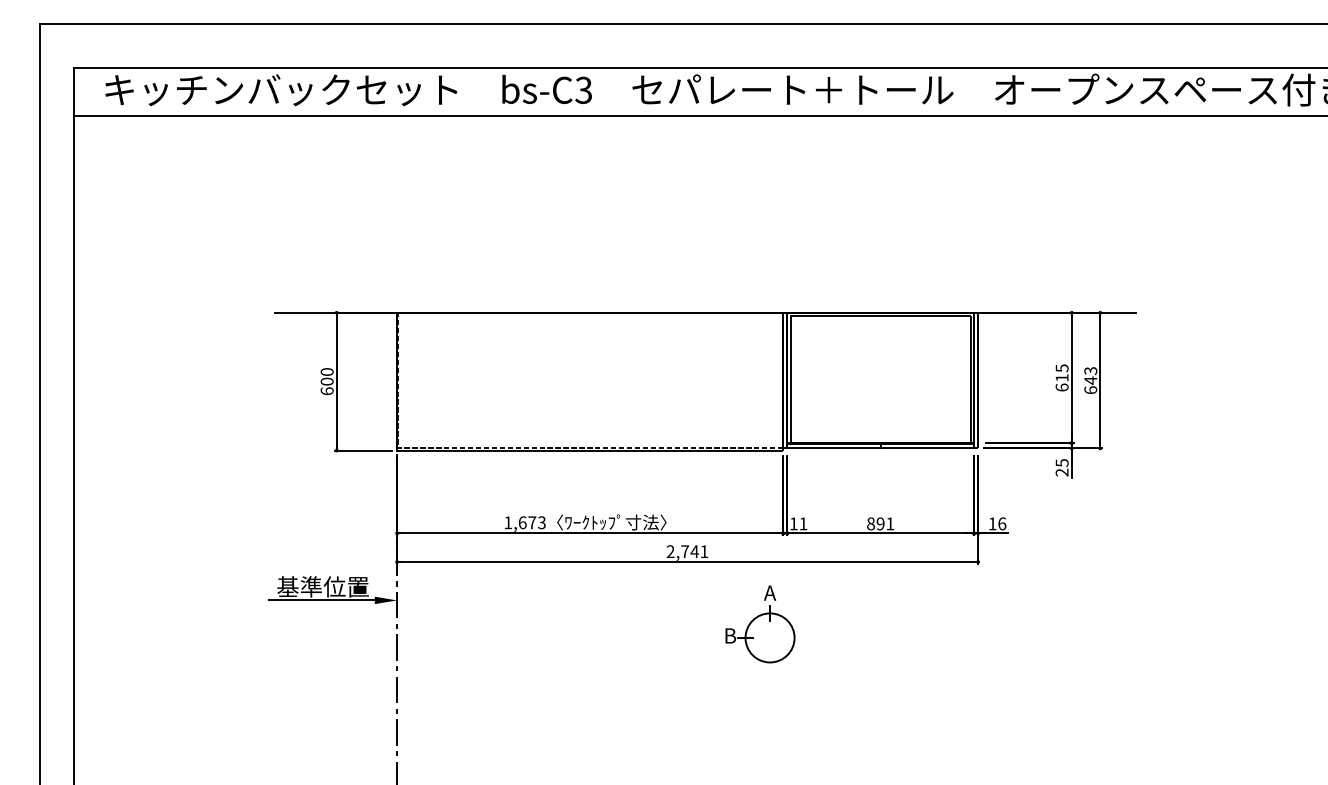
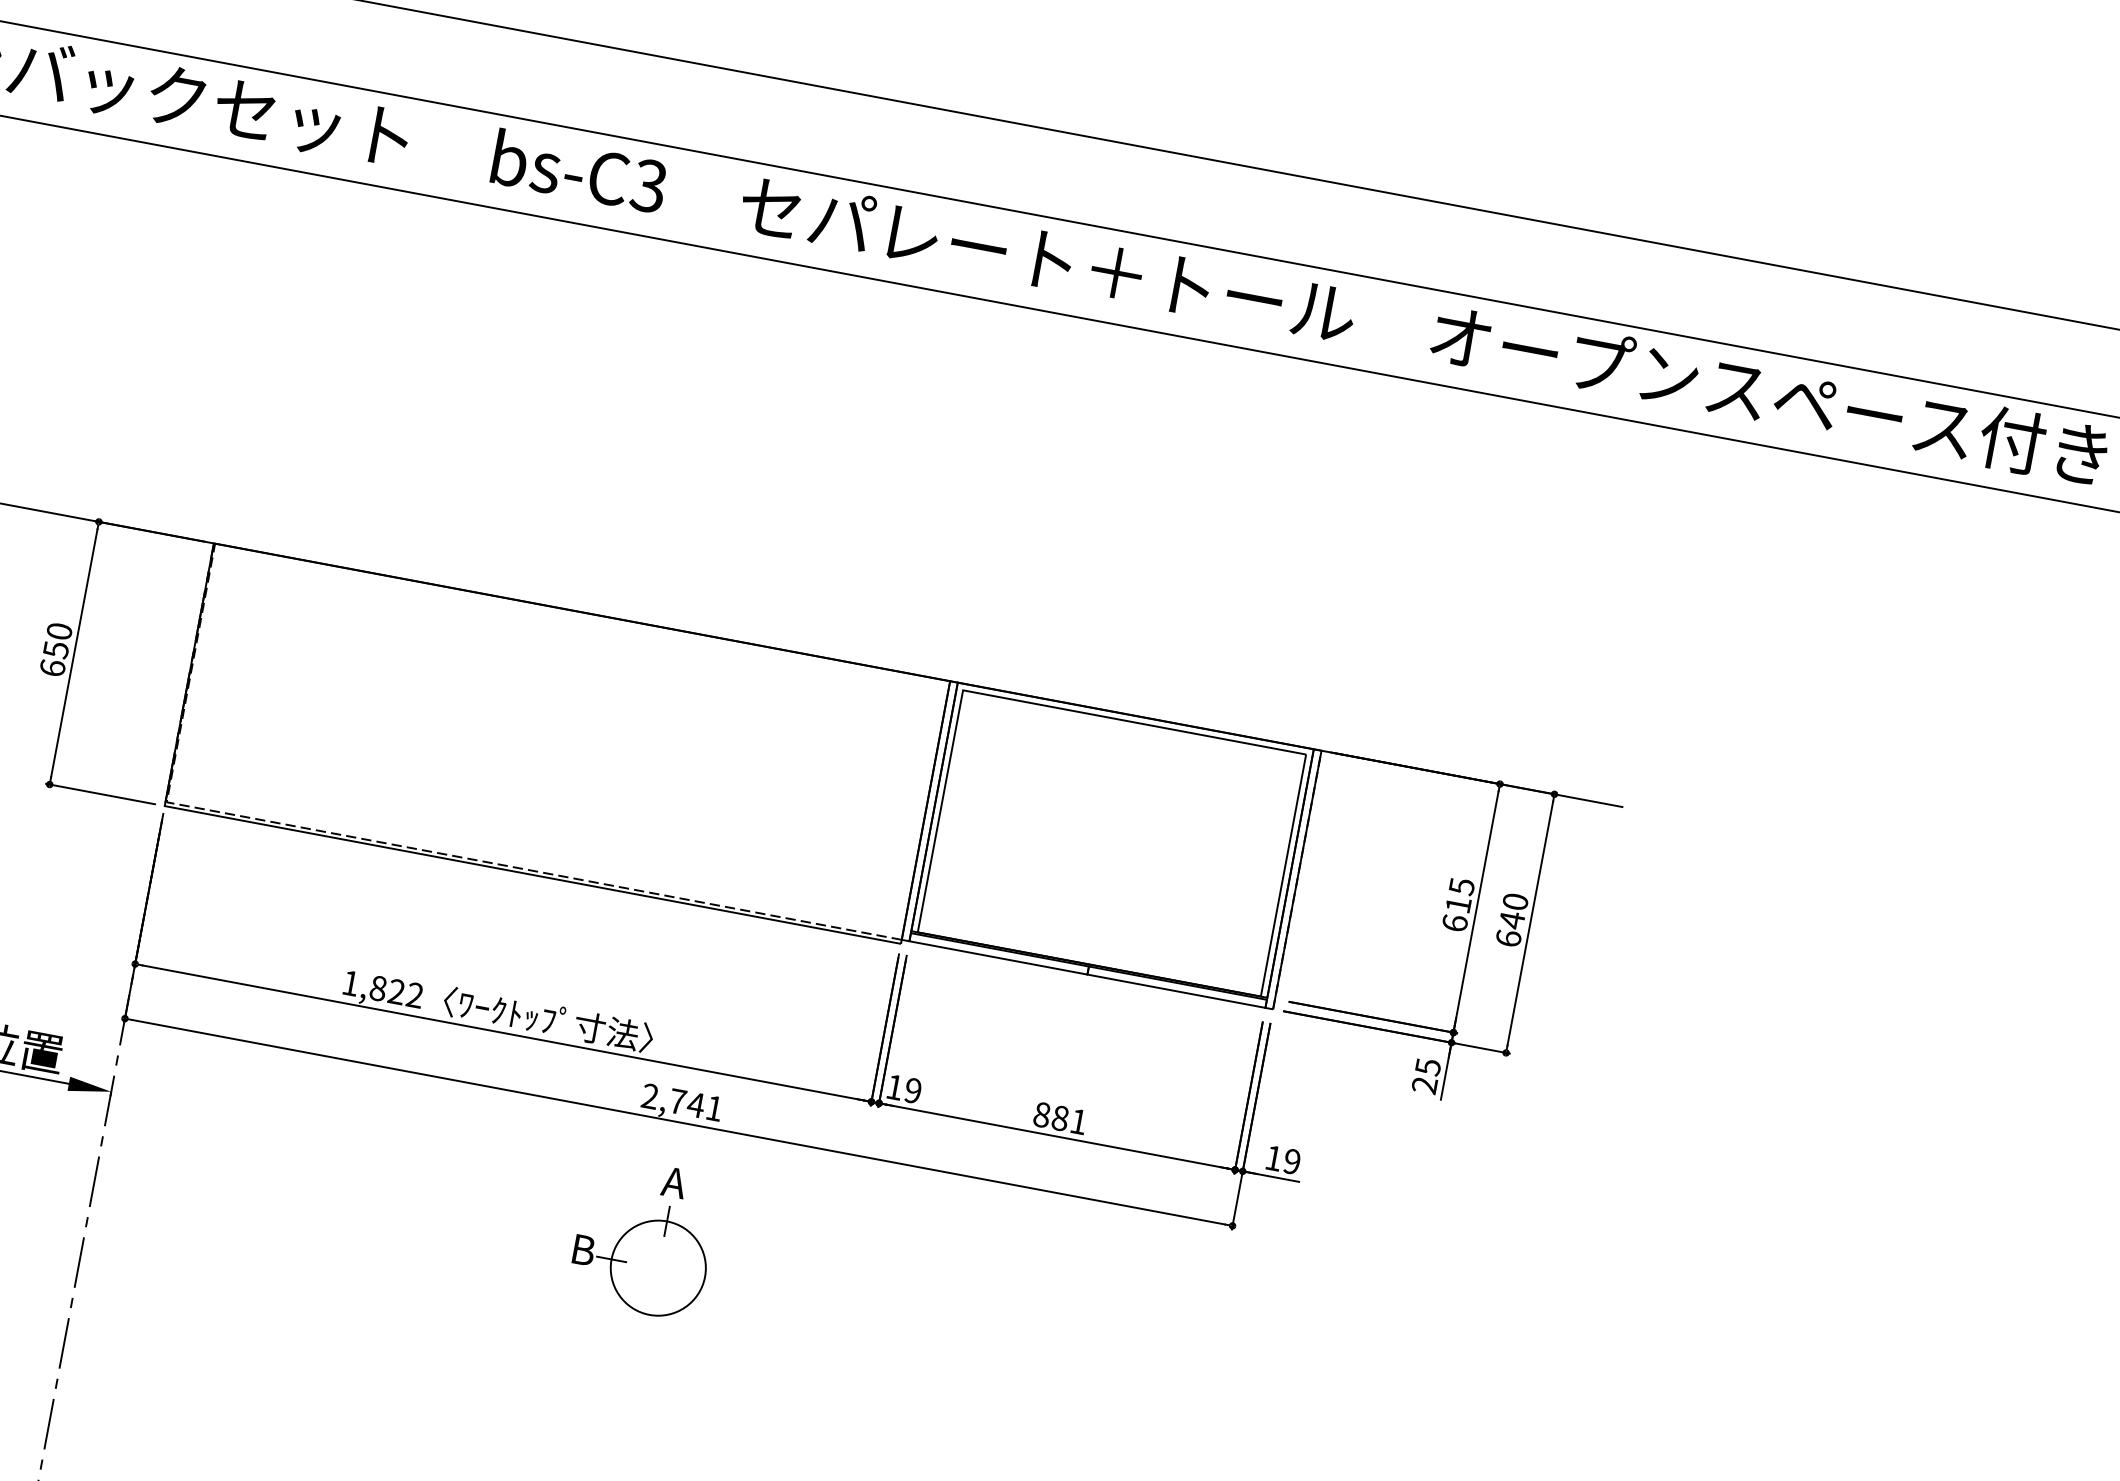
text: (1090, 370) -> (1515, 900), 643 -> 640
text: (326, 381) -> (54, 649), 600 -> 650
text: (531, 522) -> (395, 991), 1,673 -> 1,822
text: (803, 523) -> (913, 1090), 11 -> 19
text: (880, 523) -> (1060, 1117), 891 -> 881
text: (1002, 523) -> (1292, 1161), 16 -> 19
part: (760, 624) -> (644, 1239), moved

